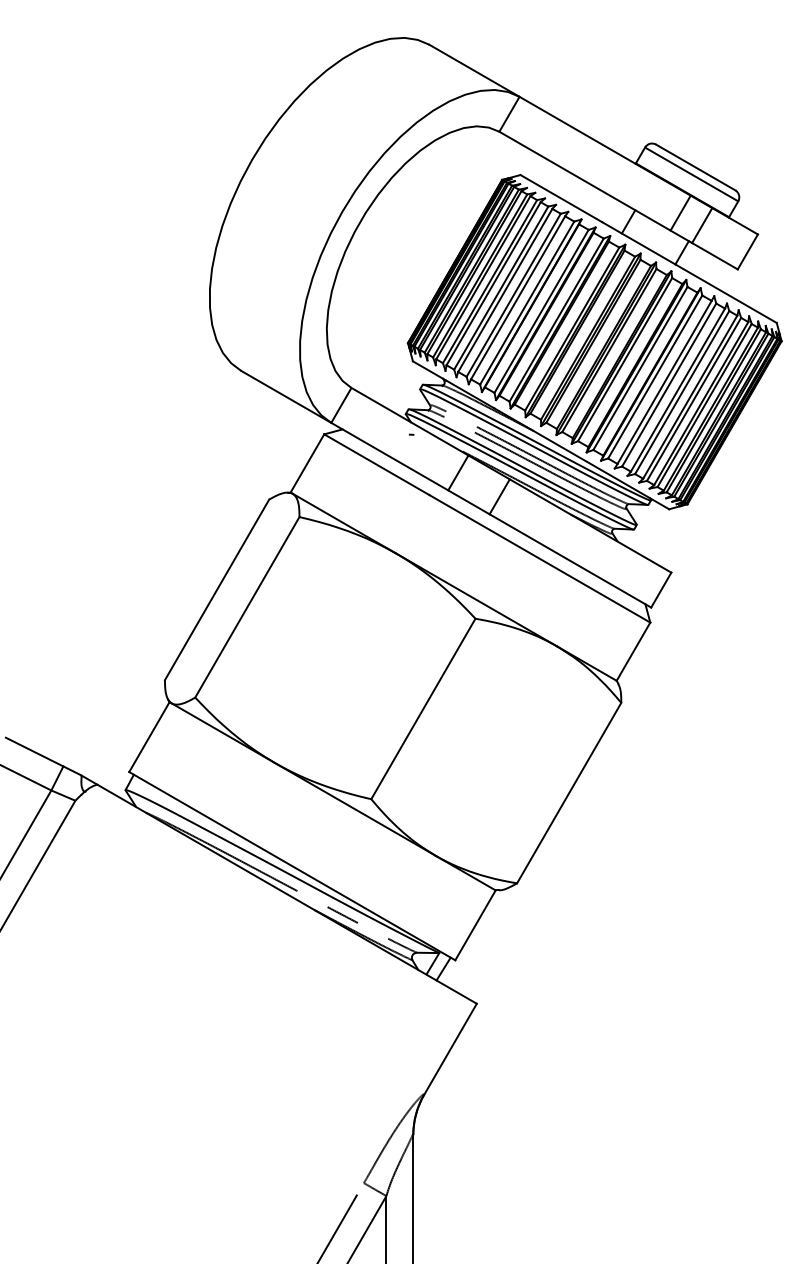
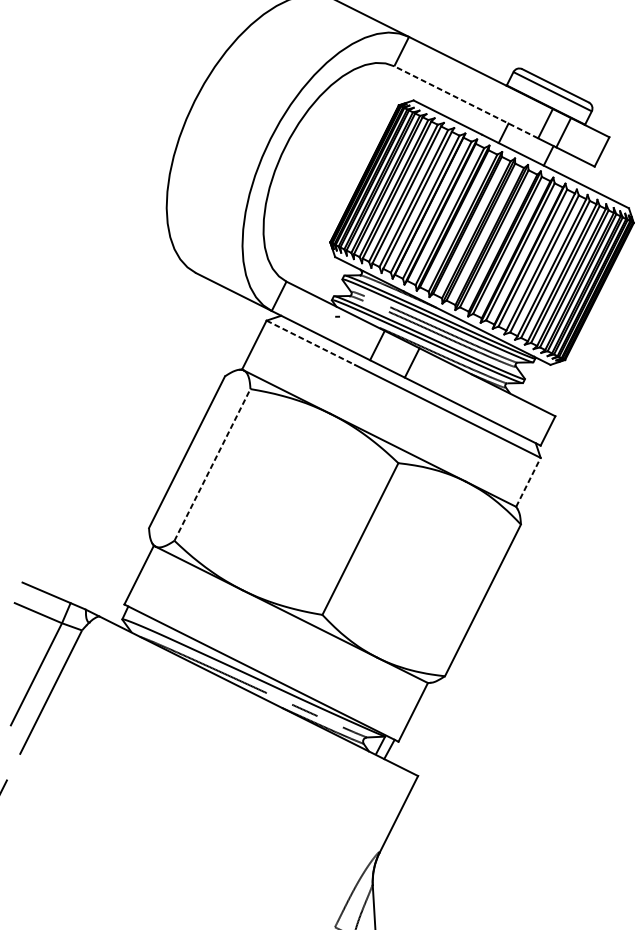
line: (584, 181) -> (465, 102), solid -> dashed
line: (376, 464) -> (310, 342), solid -> dashed
line: (247, 606) -> (212, 464), solid -> dashed
line: (633, 651) -> (528, 482), solid -> dashed

